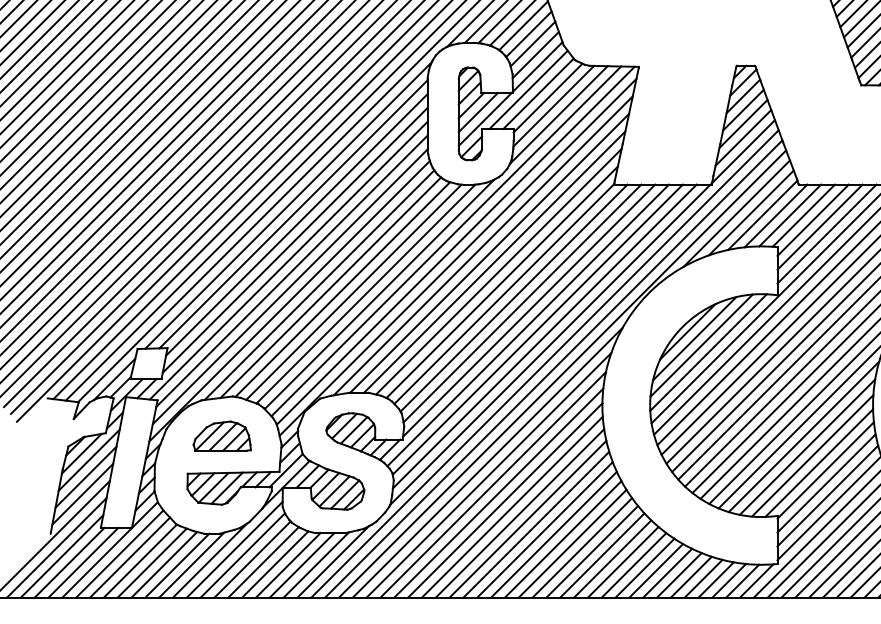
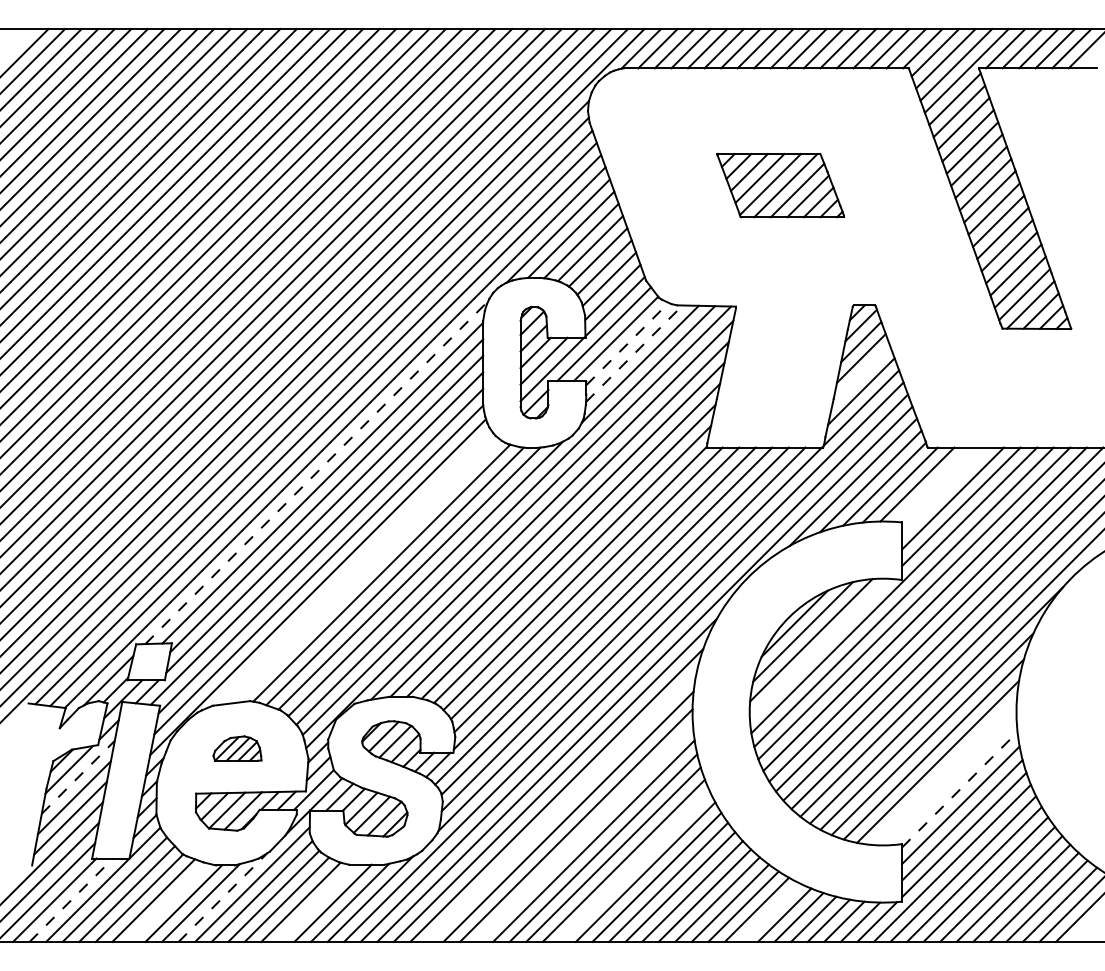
line: (548, 97) -> (627, 343), solid -> dashed
line: (553, 106) -> (634, 353), solid -> dashed
line: (743, 123) -> (861, 374), removed
line: (288, 205) -> (316, 472), solid -> dashed
line: (803, 215) -> (933, 484), removed
line: (812, 219) -> (944, 489), removed
line: (319, 284) -> (353, 567), removed
line: (330, 287) -> (367, 570), removed
line: (708, 352) -> (819, 648), removed
part: (222, 436) -> (237, 748), size x0.7
line: (812, 455) -> (943, 771), removed
line: (89, 460) -> (78, 777), solid -> dashed
line: (818, 462) -> (951, 780), removed
line: (825, 470) -> (959, 789), solid -> dashed
line: (492, 484) -> (561, 806), removed
line: (512, 507) -> (584, 833), removed
line: (553, 534) -> (634, 866), removed
line: (209, 560) -> (222, 897), solid -> dashed
line: (83, 562) -> (71, 899), solid -> dashed
line: (163, 564) -> (167, 902), removed
line: (288, 564) -> (316, 902), removed
line: (667, 573) -> (770, 912), removed

